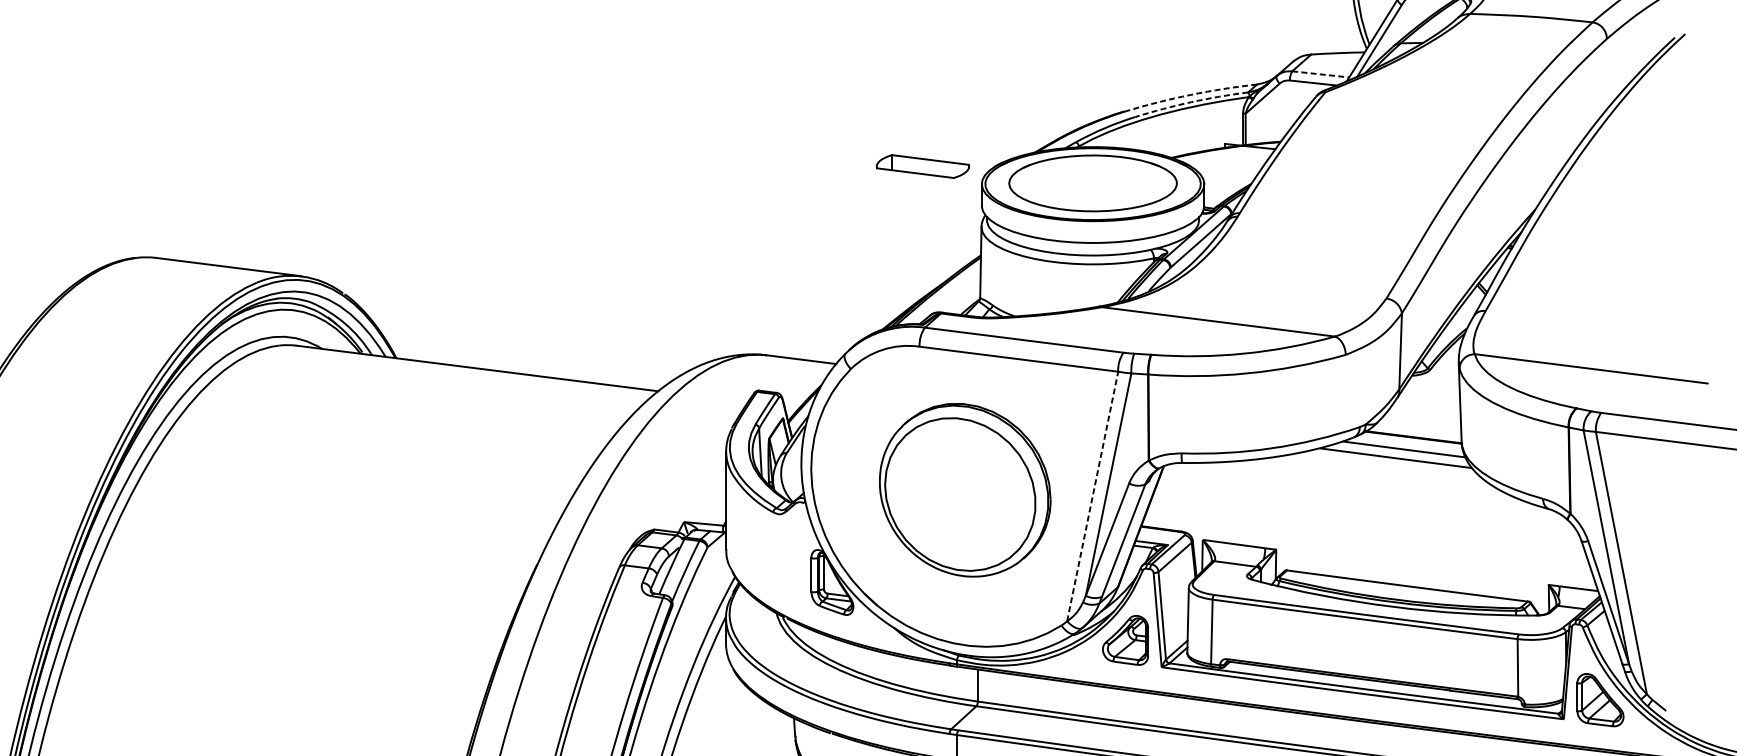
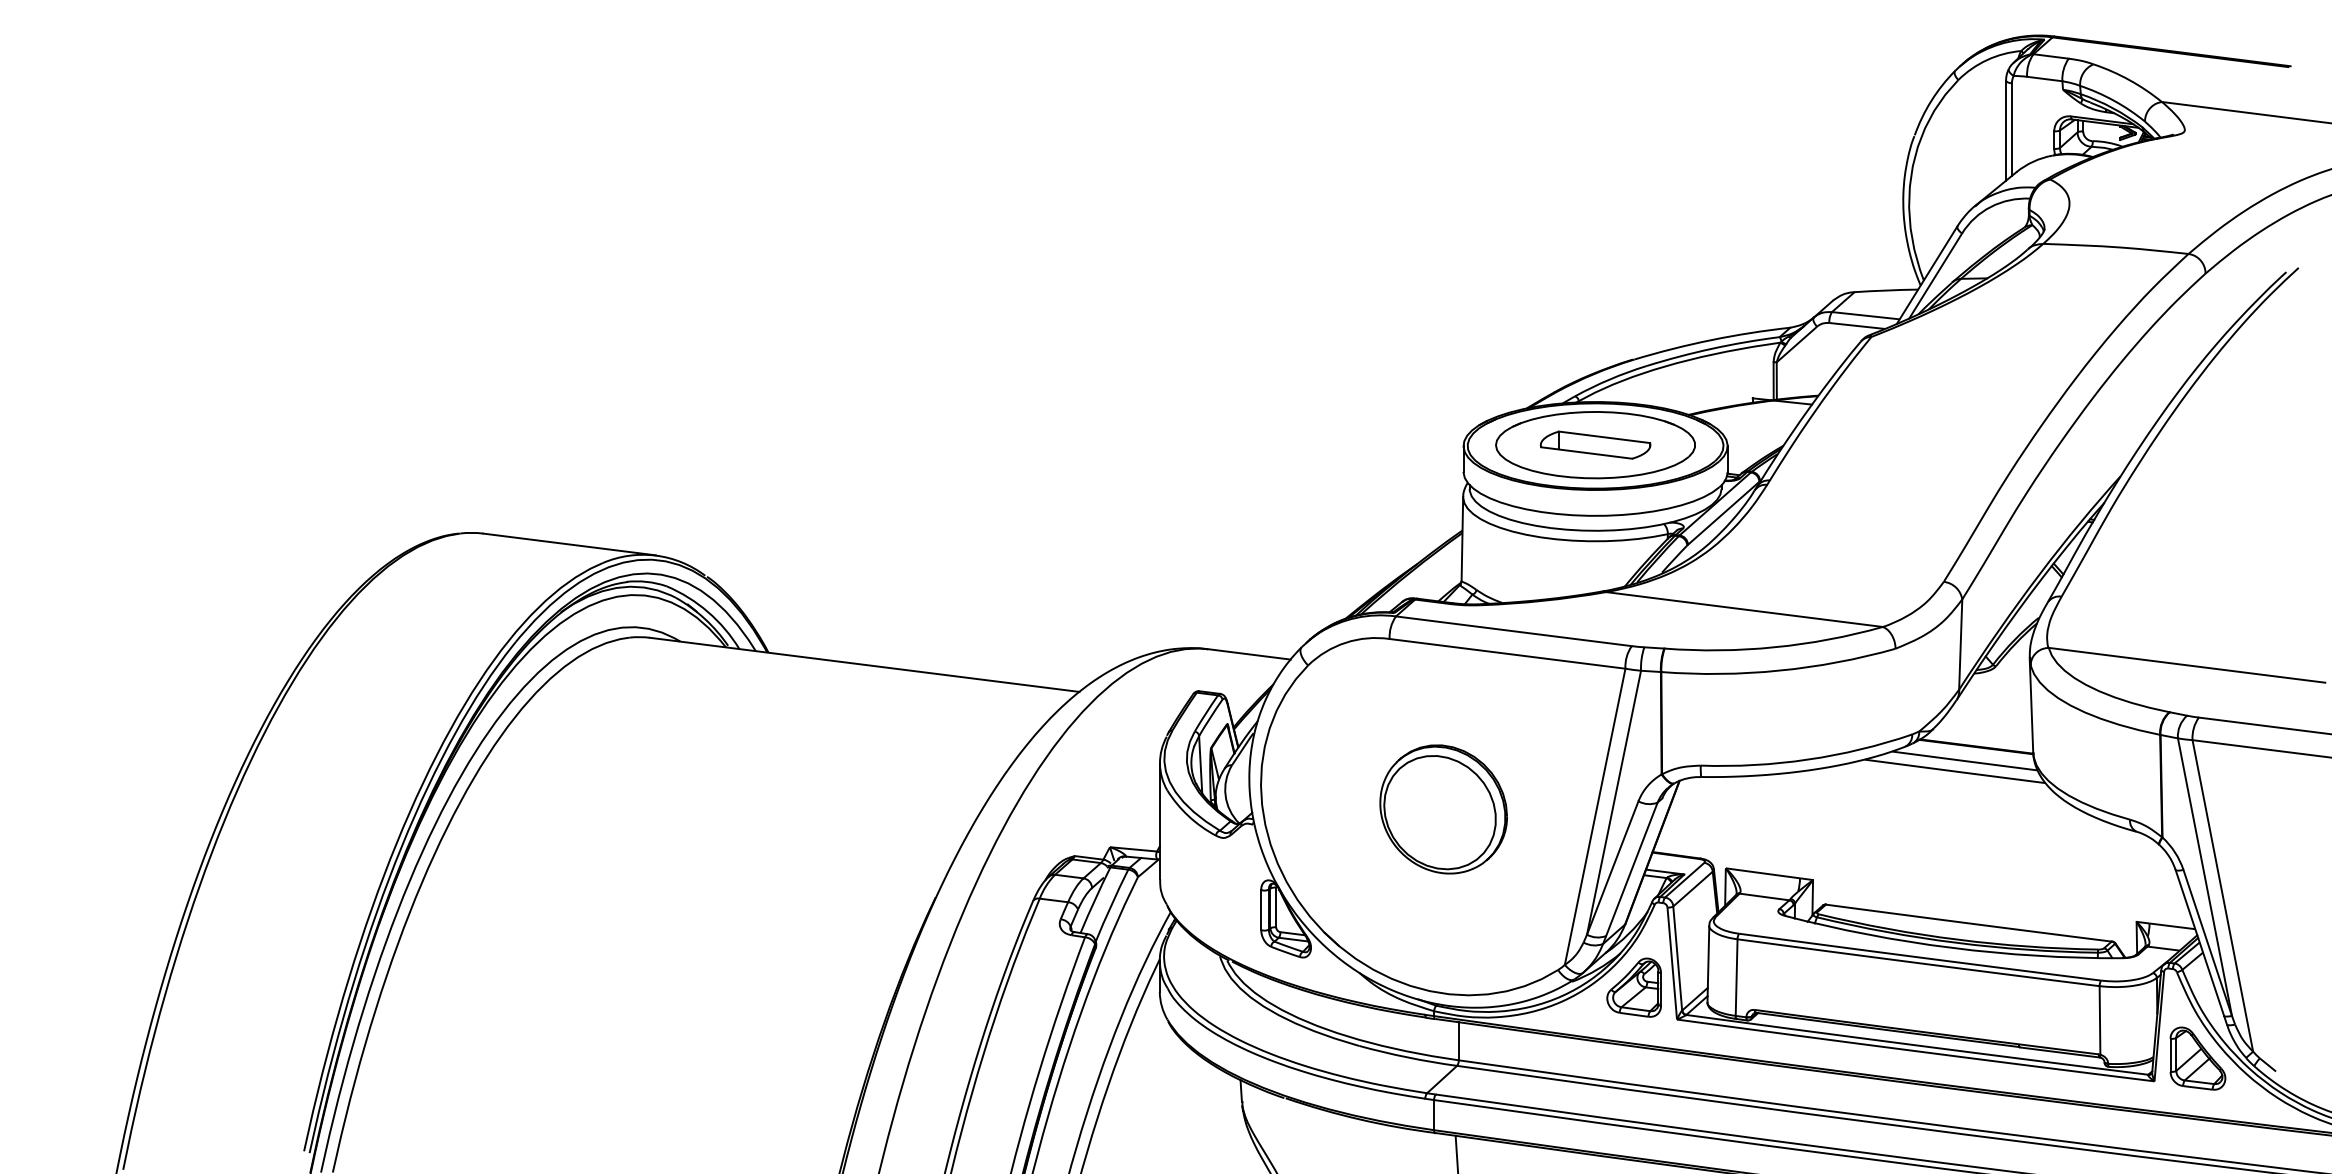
line: (1321, 74) -> (1866, 315), dashed -> solid
arc: (1190, 95) -> (1711, 340), dashed -> solid
arc: (1191, 102) -> (1712, 348), dashed -> solid
part: (922, 166) -> (1595, 444), moved
part: (964, 490) -> (1443, 809), size x0.62
line: (1092, 496) -> (1595, 816), dashed -> solid

